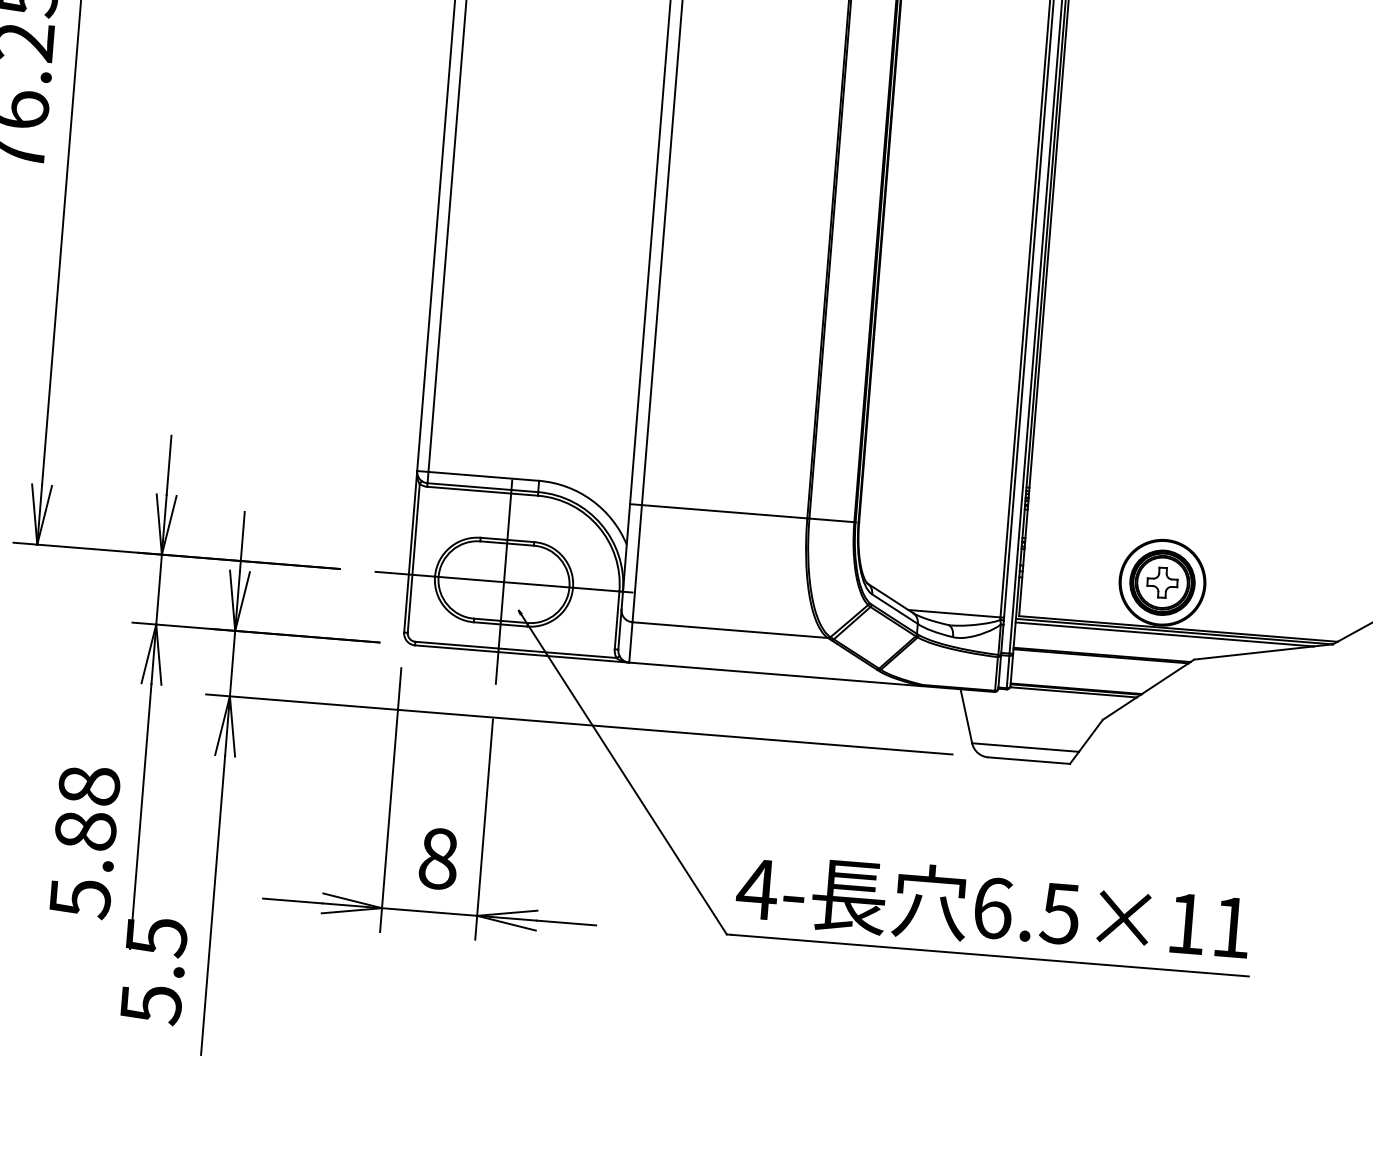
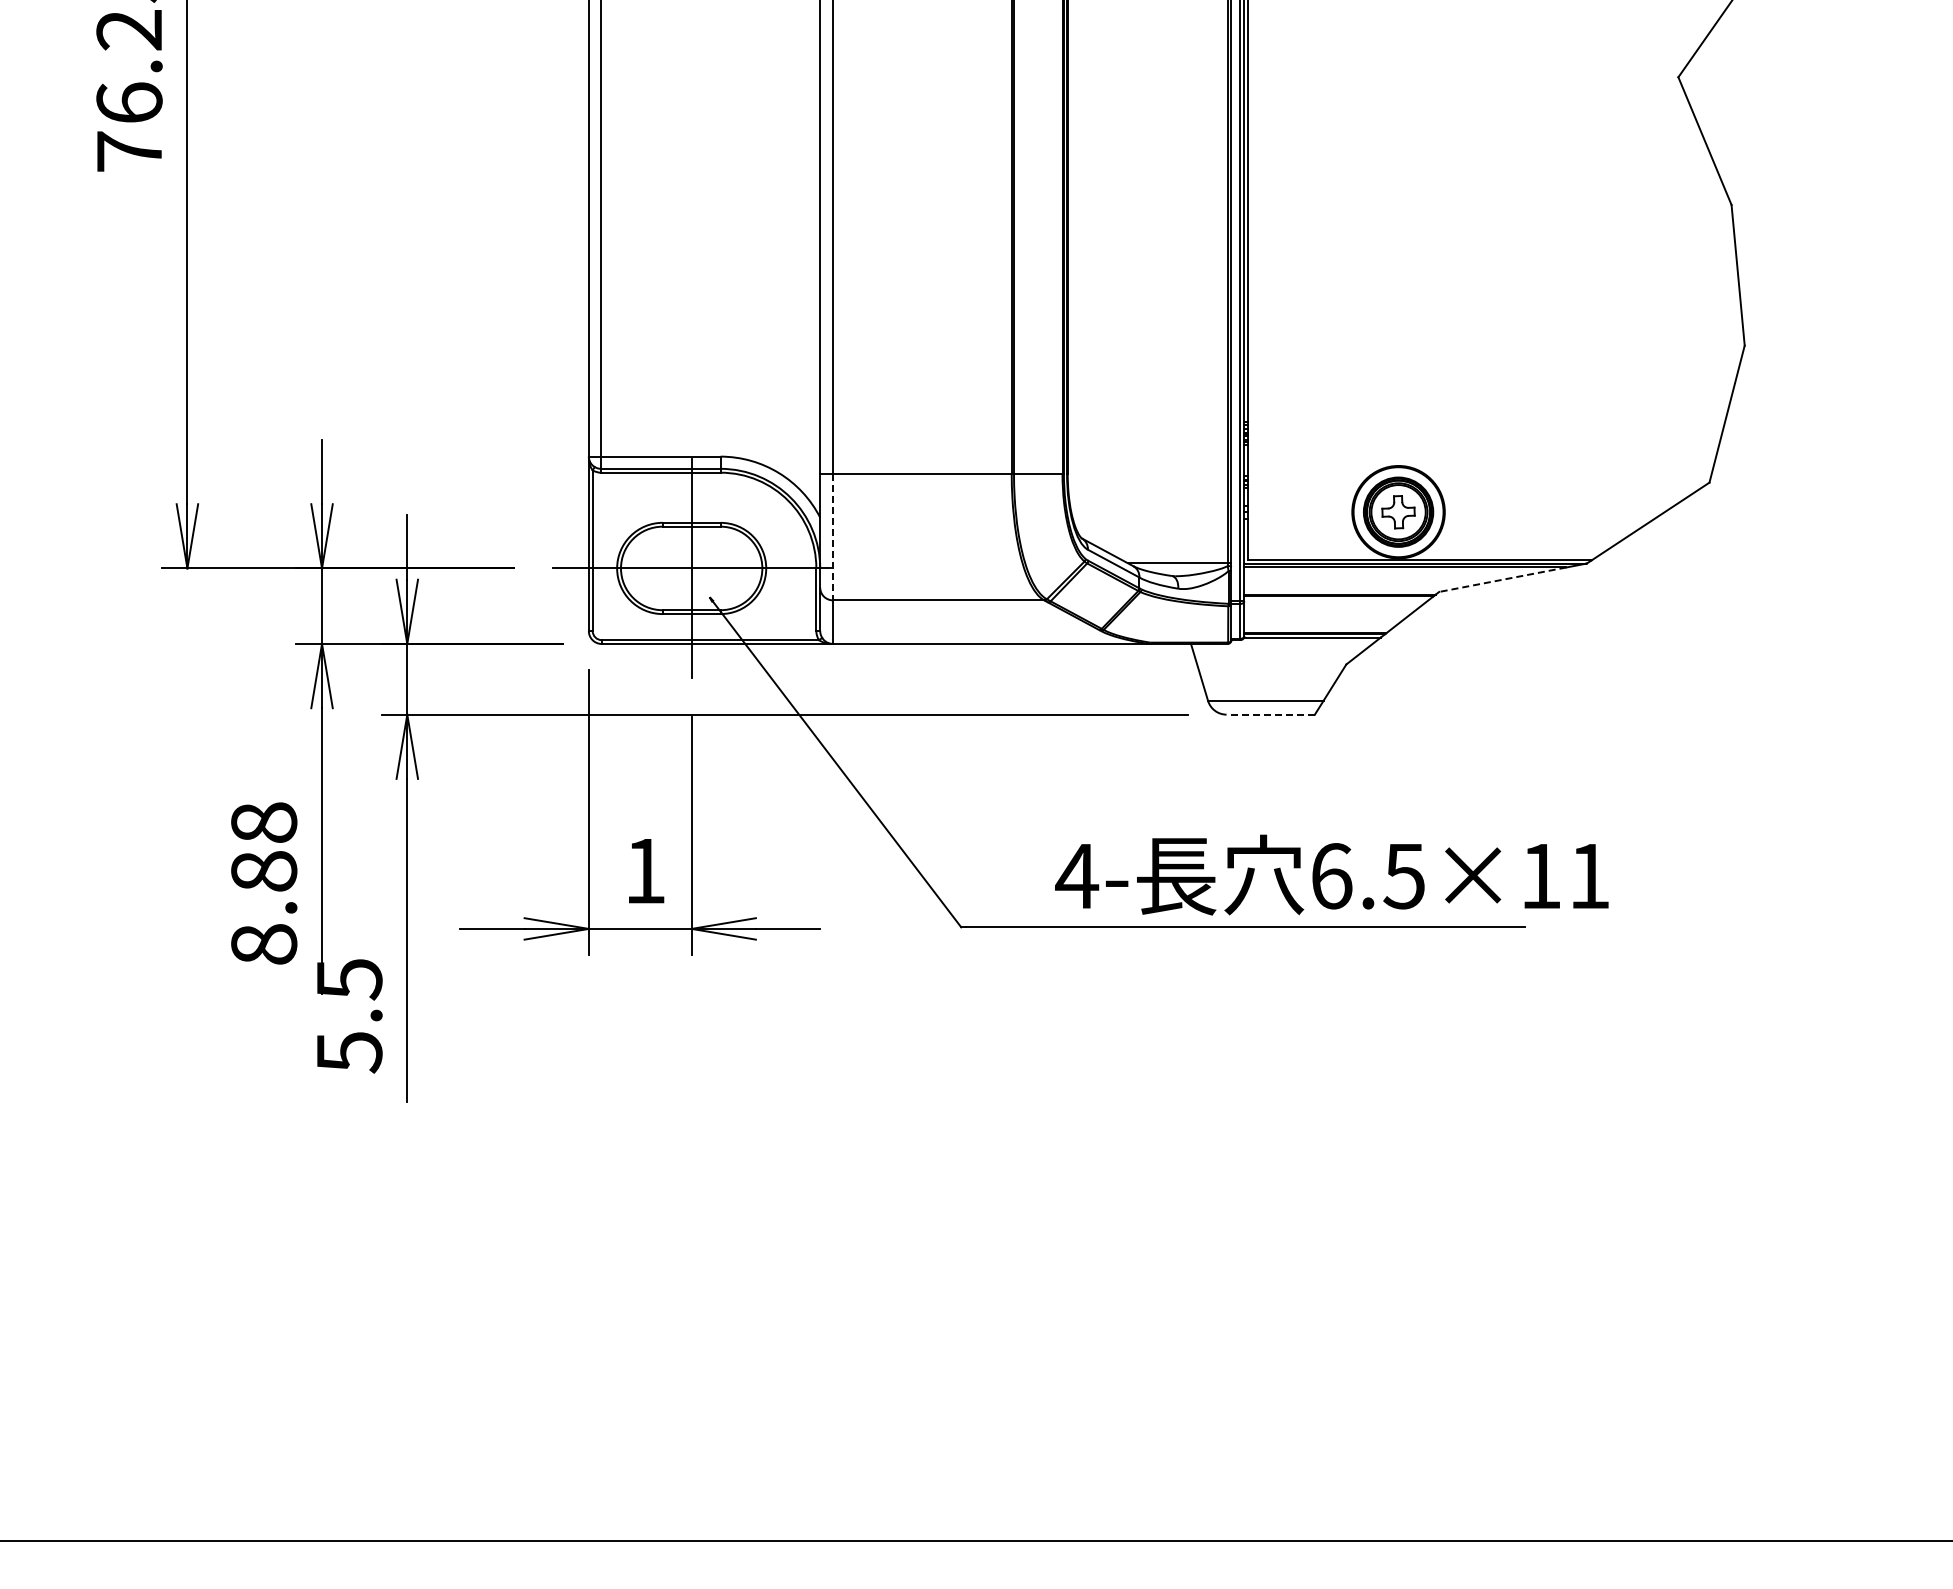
line: (637, 564) -> (833, 537), solid -> dashed
line: (1253, 652) -> (1502, 579), solid -> dashed
line: (1028, 760) -> (1270, 714), solid -> dashed
text: (438, 859) -> (645, 871), 8 -> 1
text: (80, 898) -> (264, 944), 5.88 -> 8.88
text: (992, 906) -> (1331, 874), moved

